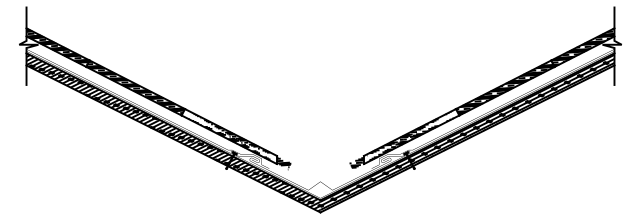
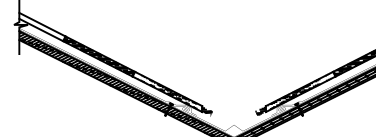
hatch: (57, 47) -> (41, 26), removed

